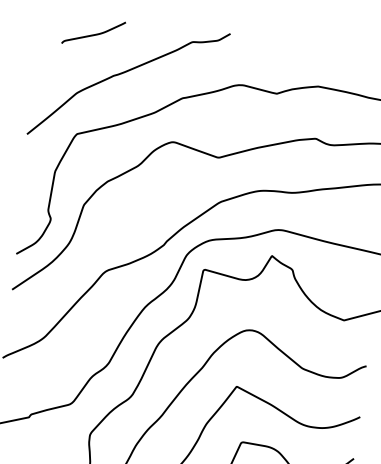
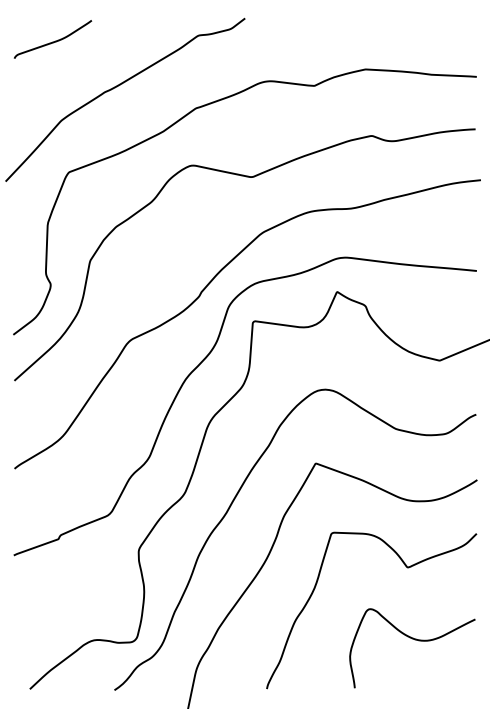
curve: (93, 34) -> (52, 41), moved

